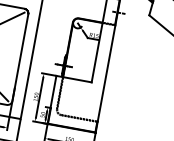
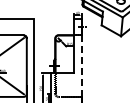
line: (105, 73) -> (81, 66), solid -> dashed

